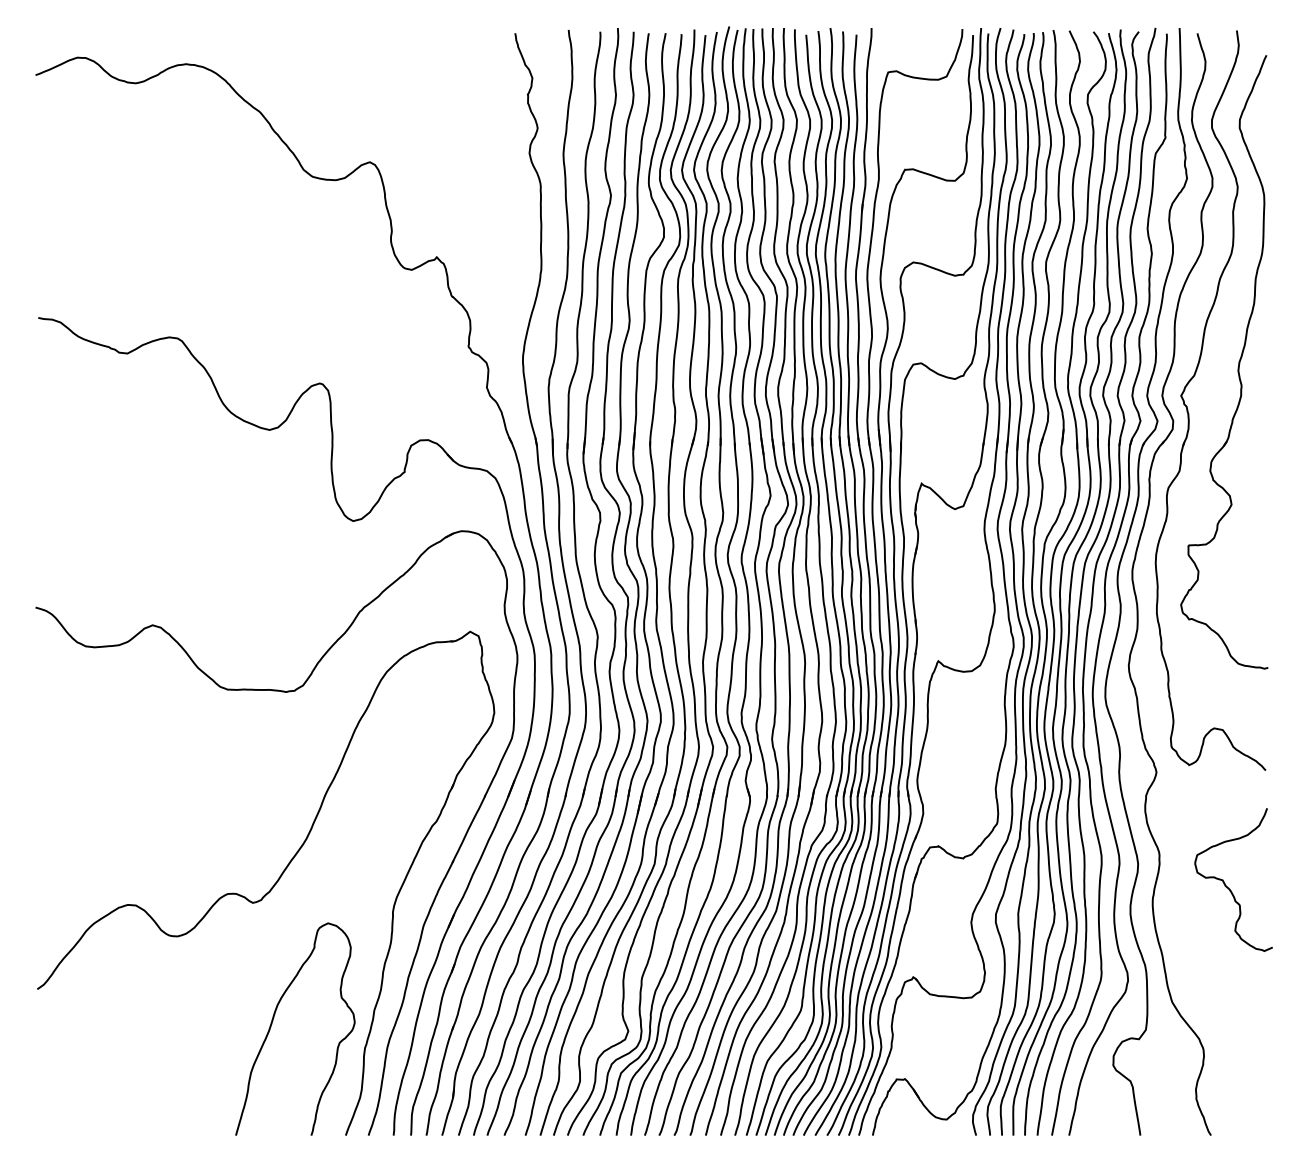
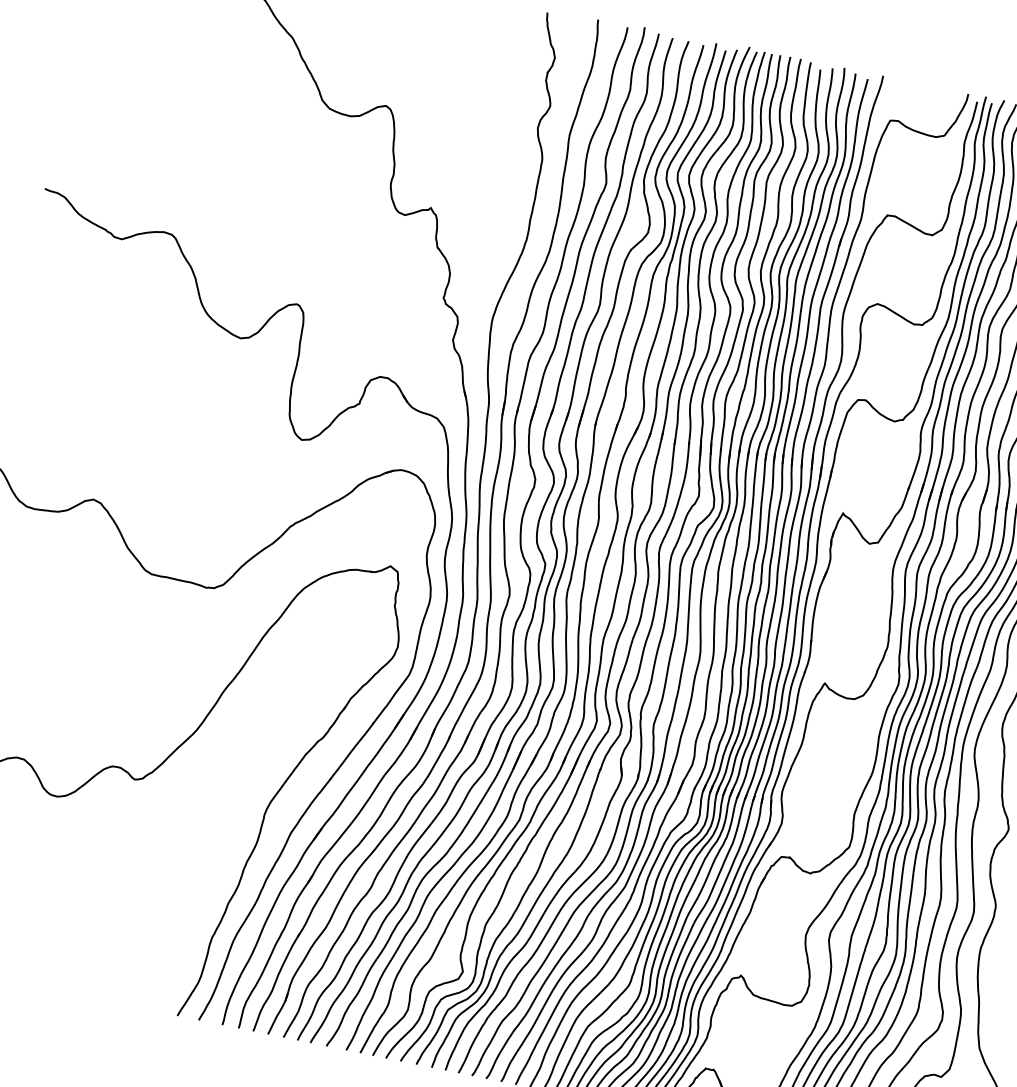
curve: (273, 1021) -> (131, 894), removed

